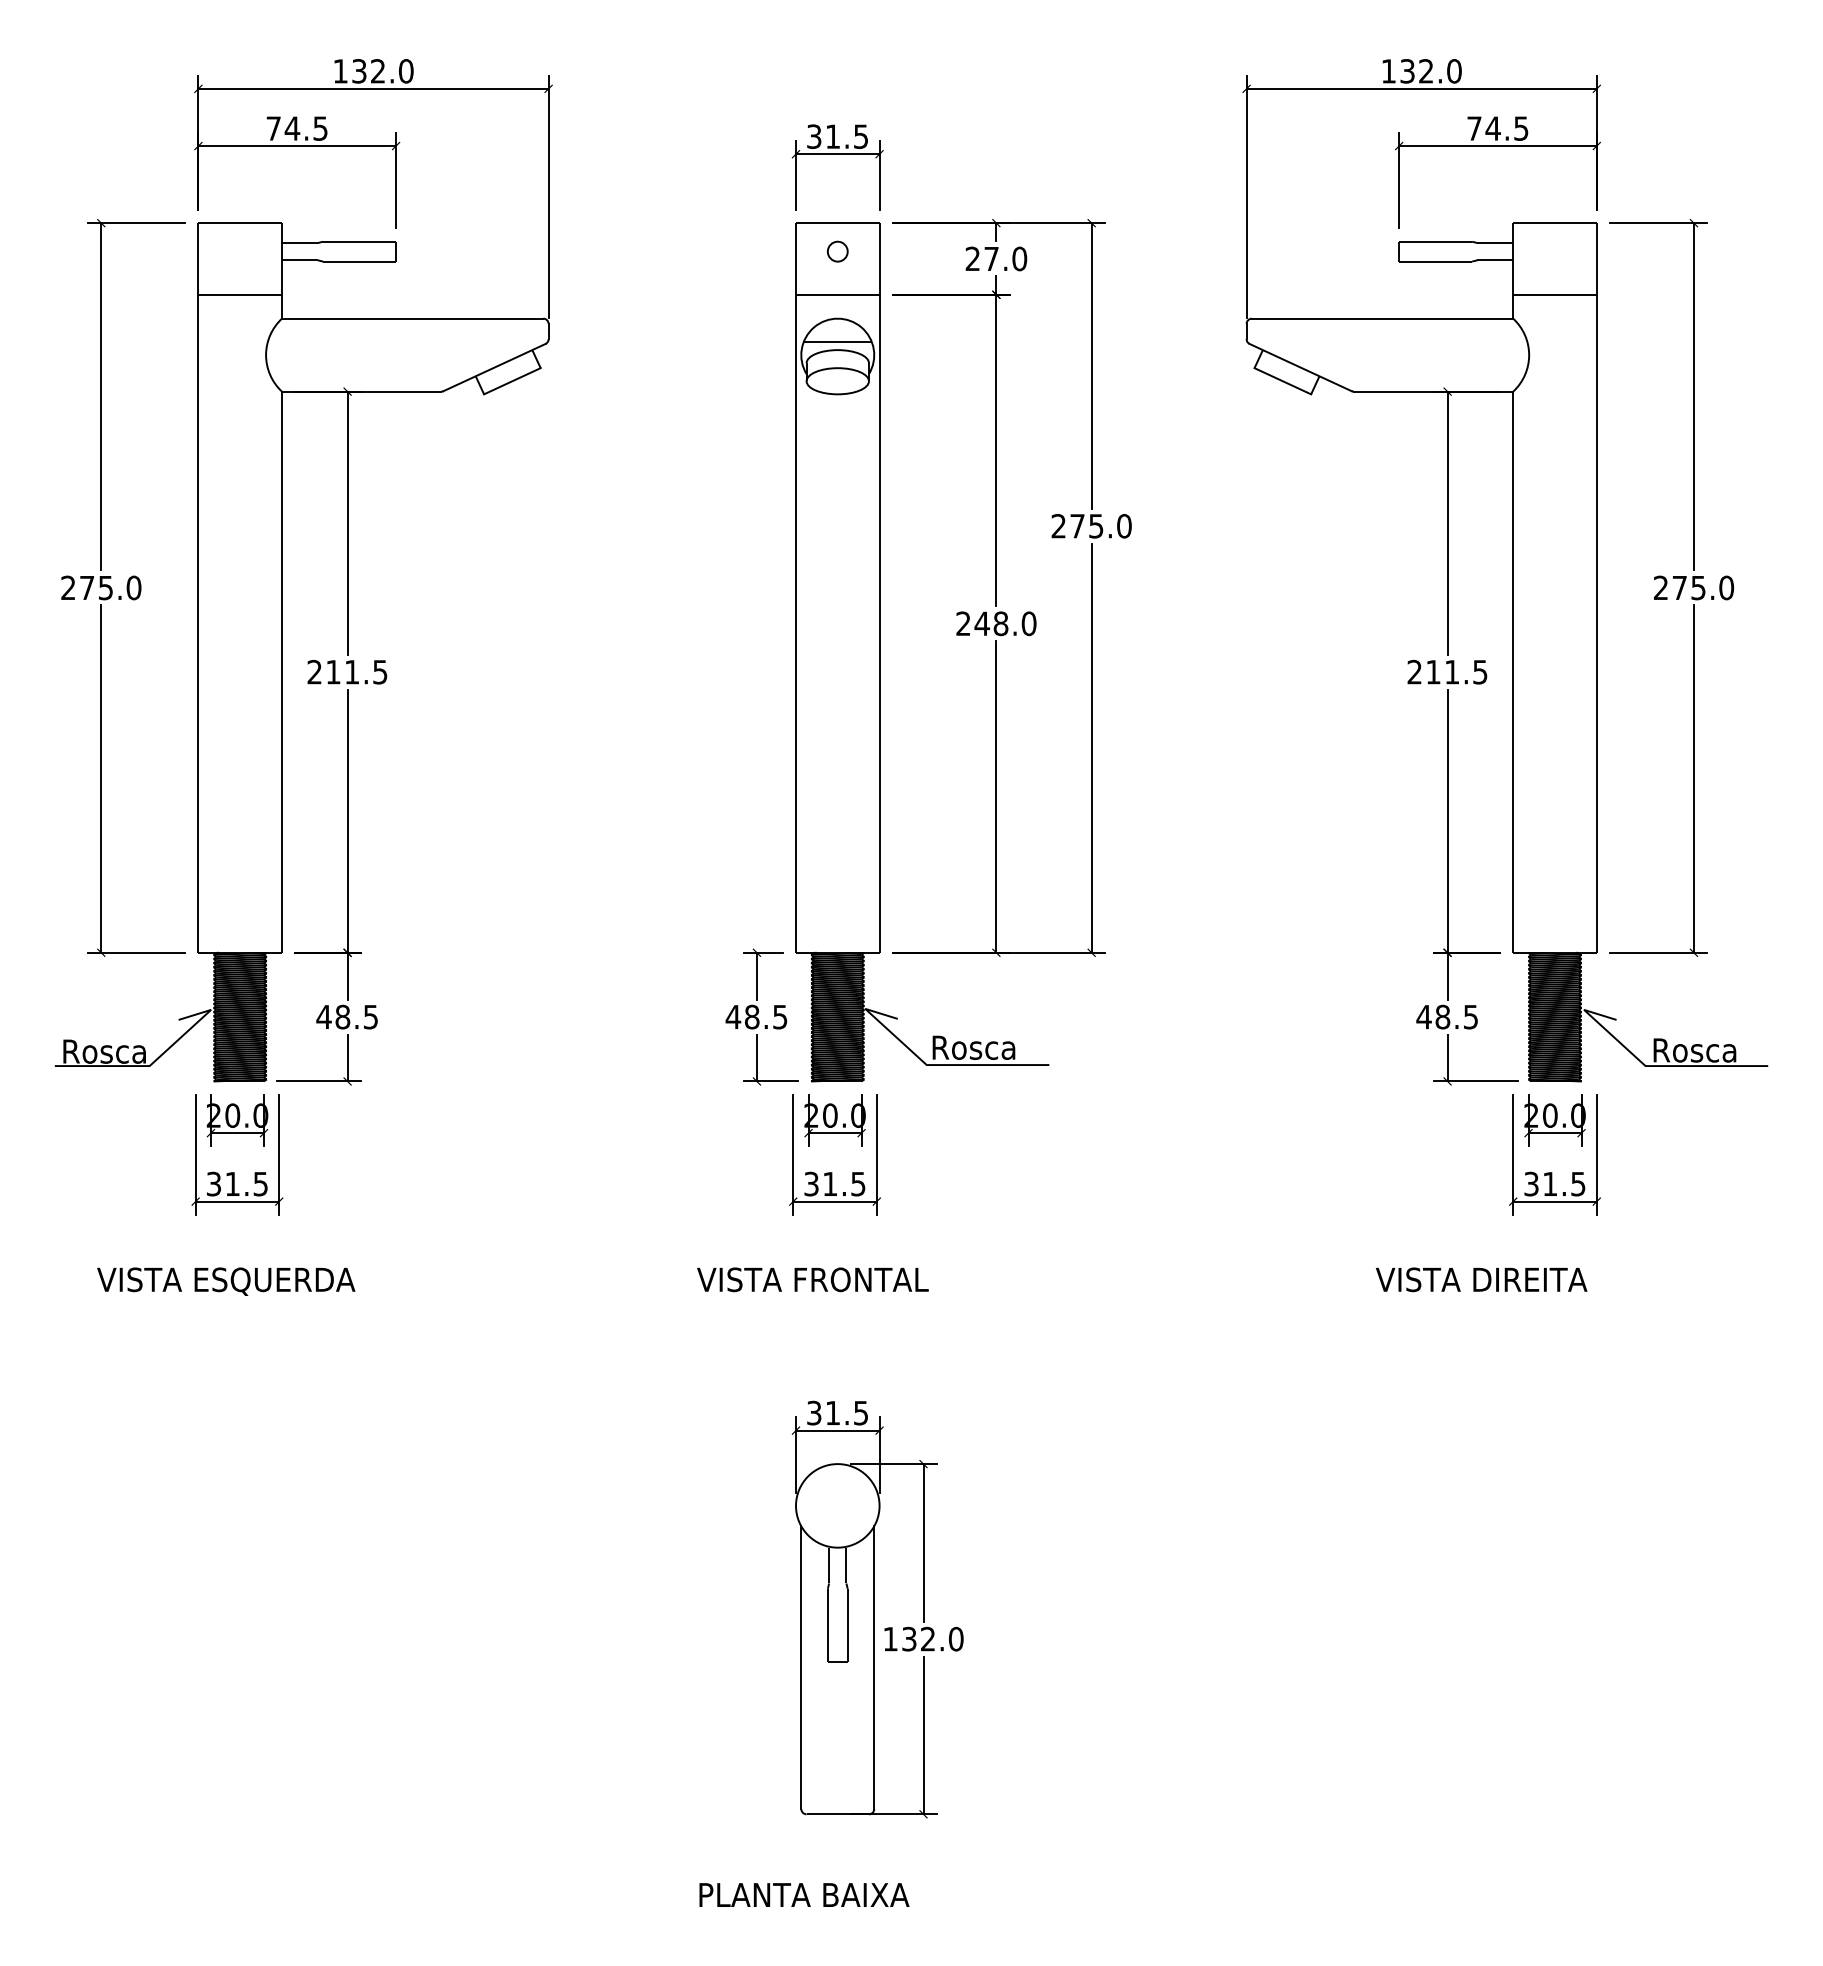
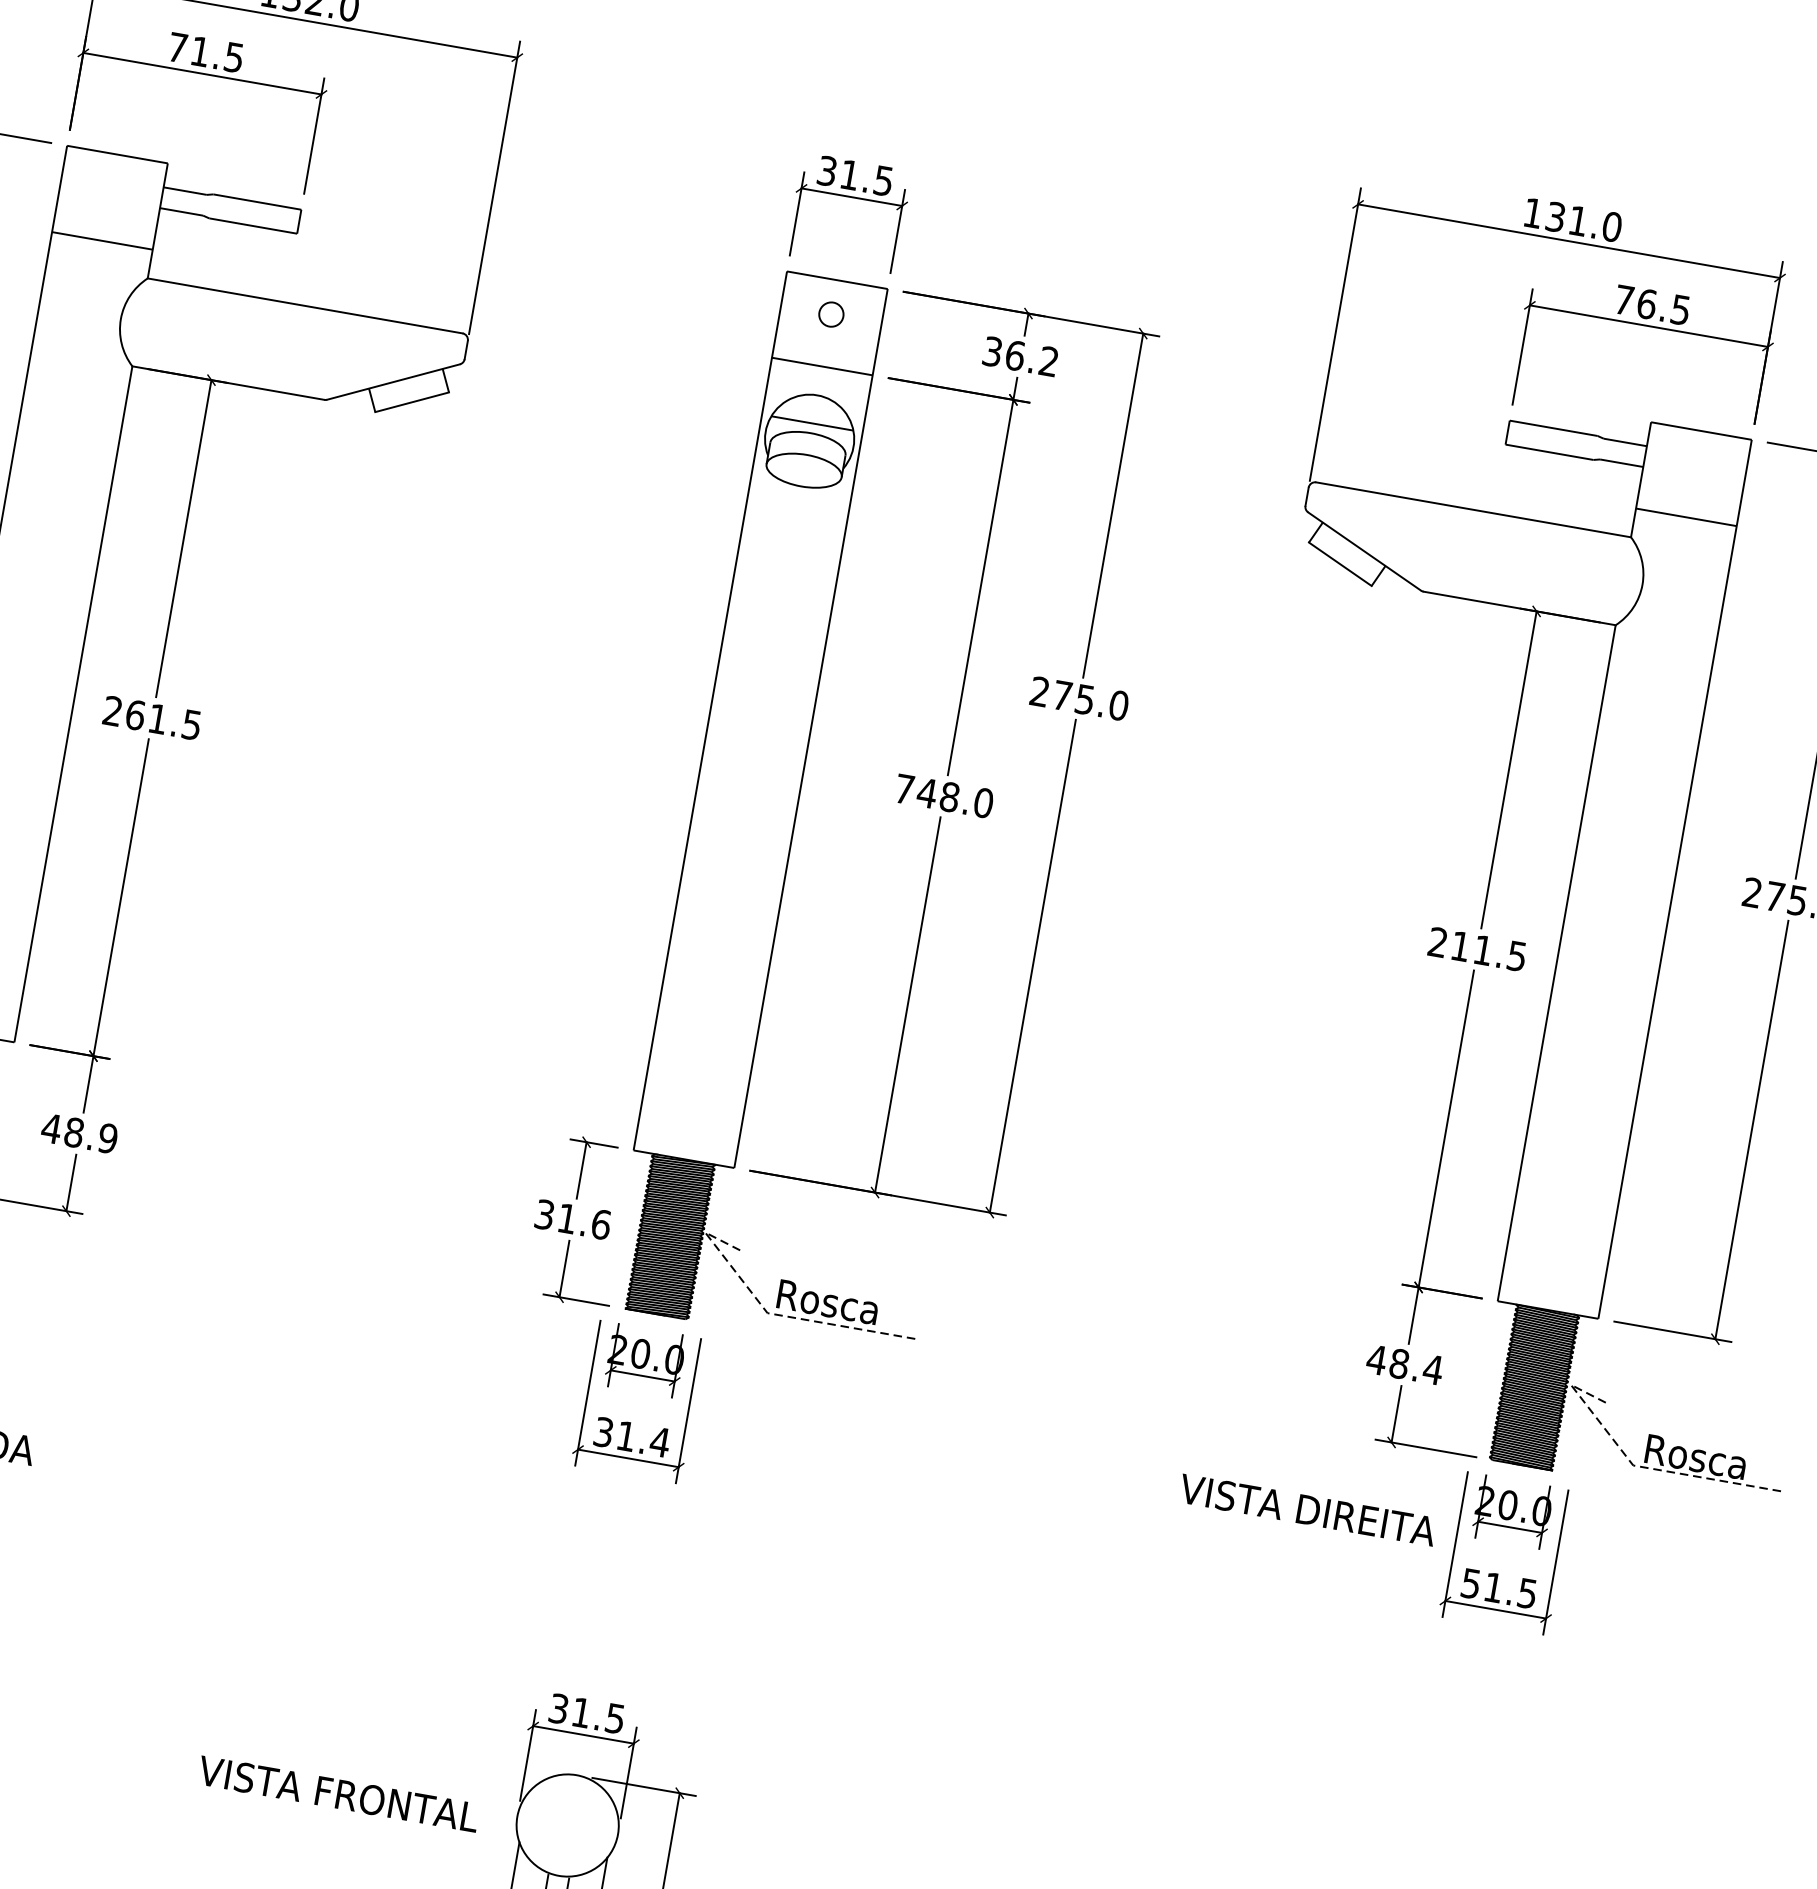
text: (1425, 71) -> (1577, 221), 132.0 -> 131.0
text: (292, 128) -> (200, 51), 74.5 -> 71.5
text: (1492, 128) -> (1646, 303), 74.5 -> 76.5
text: (996, 258) -> (1021, 356), 27.0 -> 36.2
text: (963, 623) -> (904, 788), 248.0 -> 748.0
text: (333, 671) -> (135, 714), 211.5 -> 261.5
text: (370, 1016) -> (107, 1137), 48.5 -> 48.9
text: (756, 1016) -> (572, 1218), 48.5 -> 31.6
text: (1470, 1017) -> (1432, 1370), 48.5 -> 48.4
line: (927, 1065) -> (768, 1313), solid -> dashed
line: (1646, 1066) -> (1634, 1466), solid -> dashed
text: (1531, 1183) -> (1471, 1583), 31.5 -> 51.5
text: (858, 1184) -> (660, 1442), 31.5 -> 31.4
text: (812, 1279) -> (338, 1793), moved
text: (1481, 1279) -> (1307, 1509), moved

